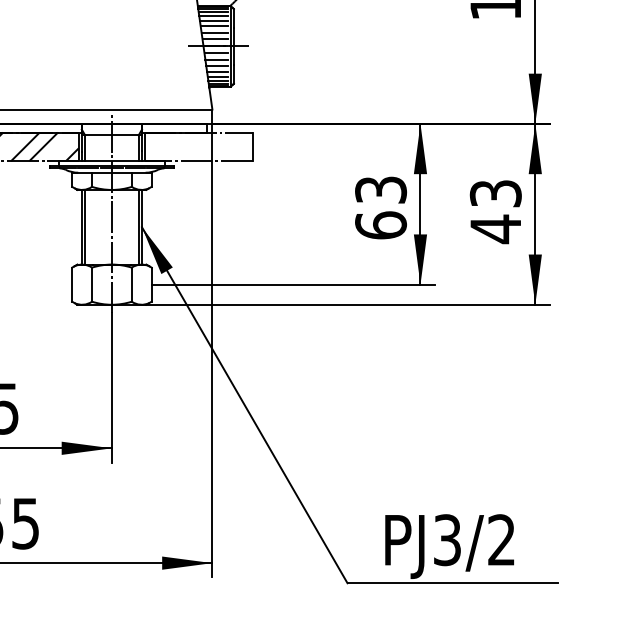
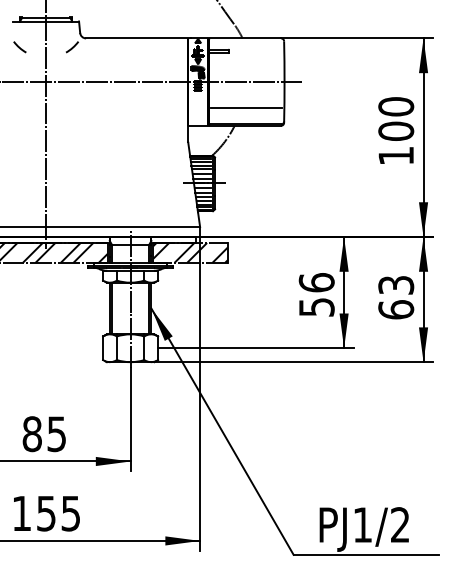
hatch: (198, 146) -> (190, 252), added
text: (380, 206) -> (316, 294), 63 -> 56
text: (496, 228) -> (396, 309), 43 -> 63
text: (447, 539) -> (362, 524), PJ3/2 -> PJ1/2

